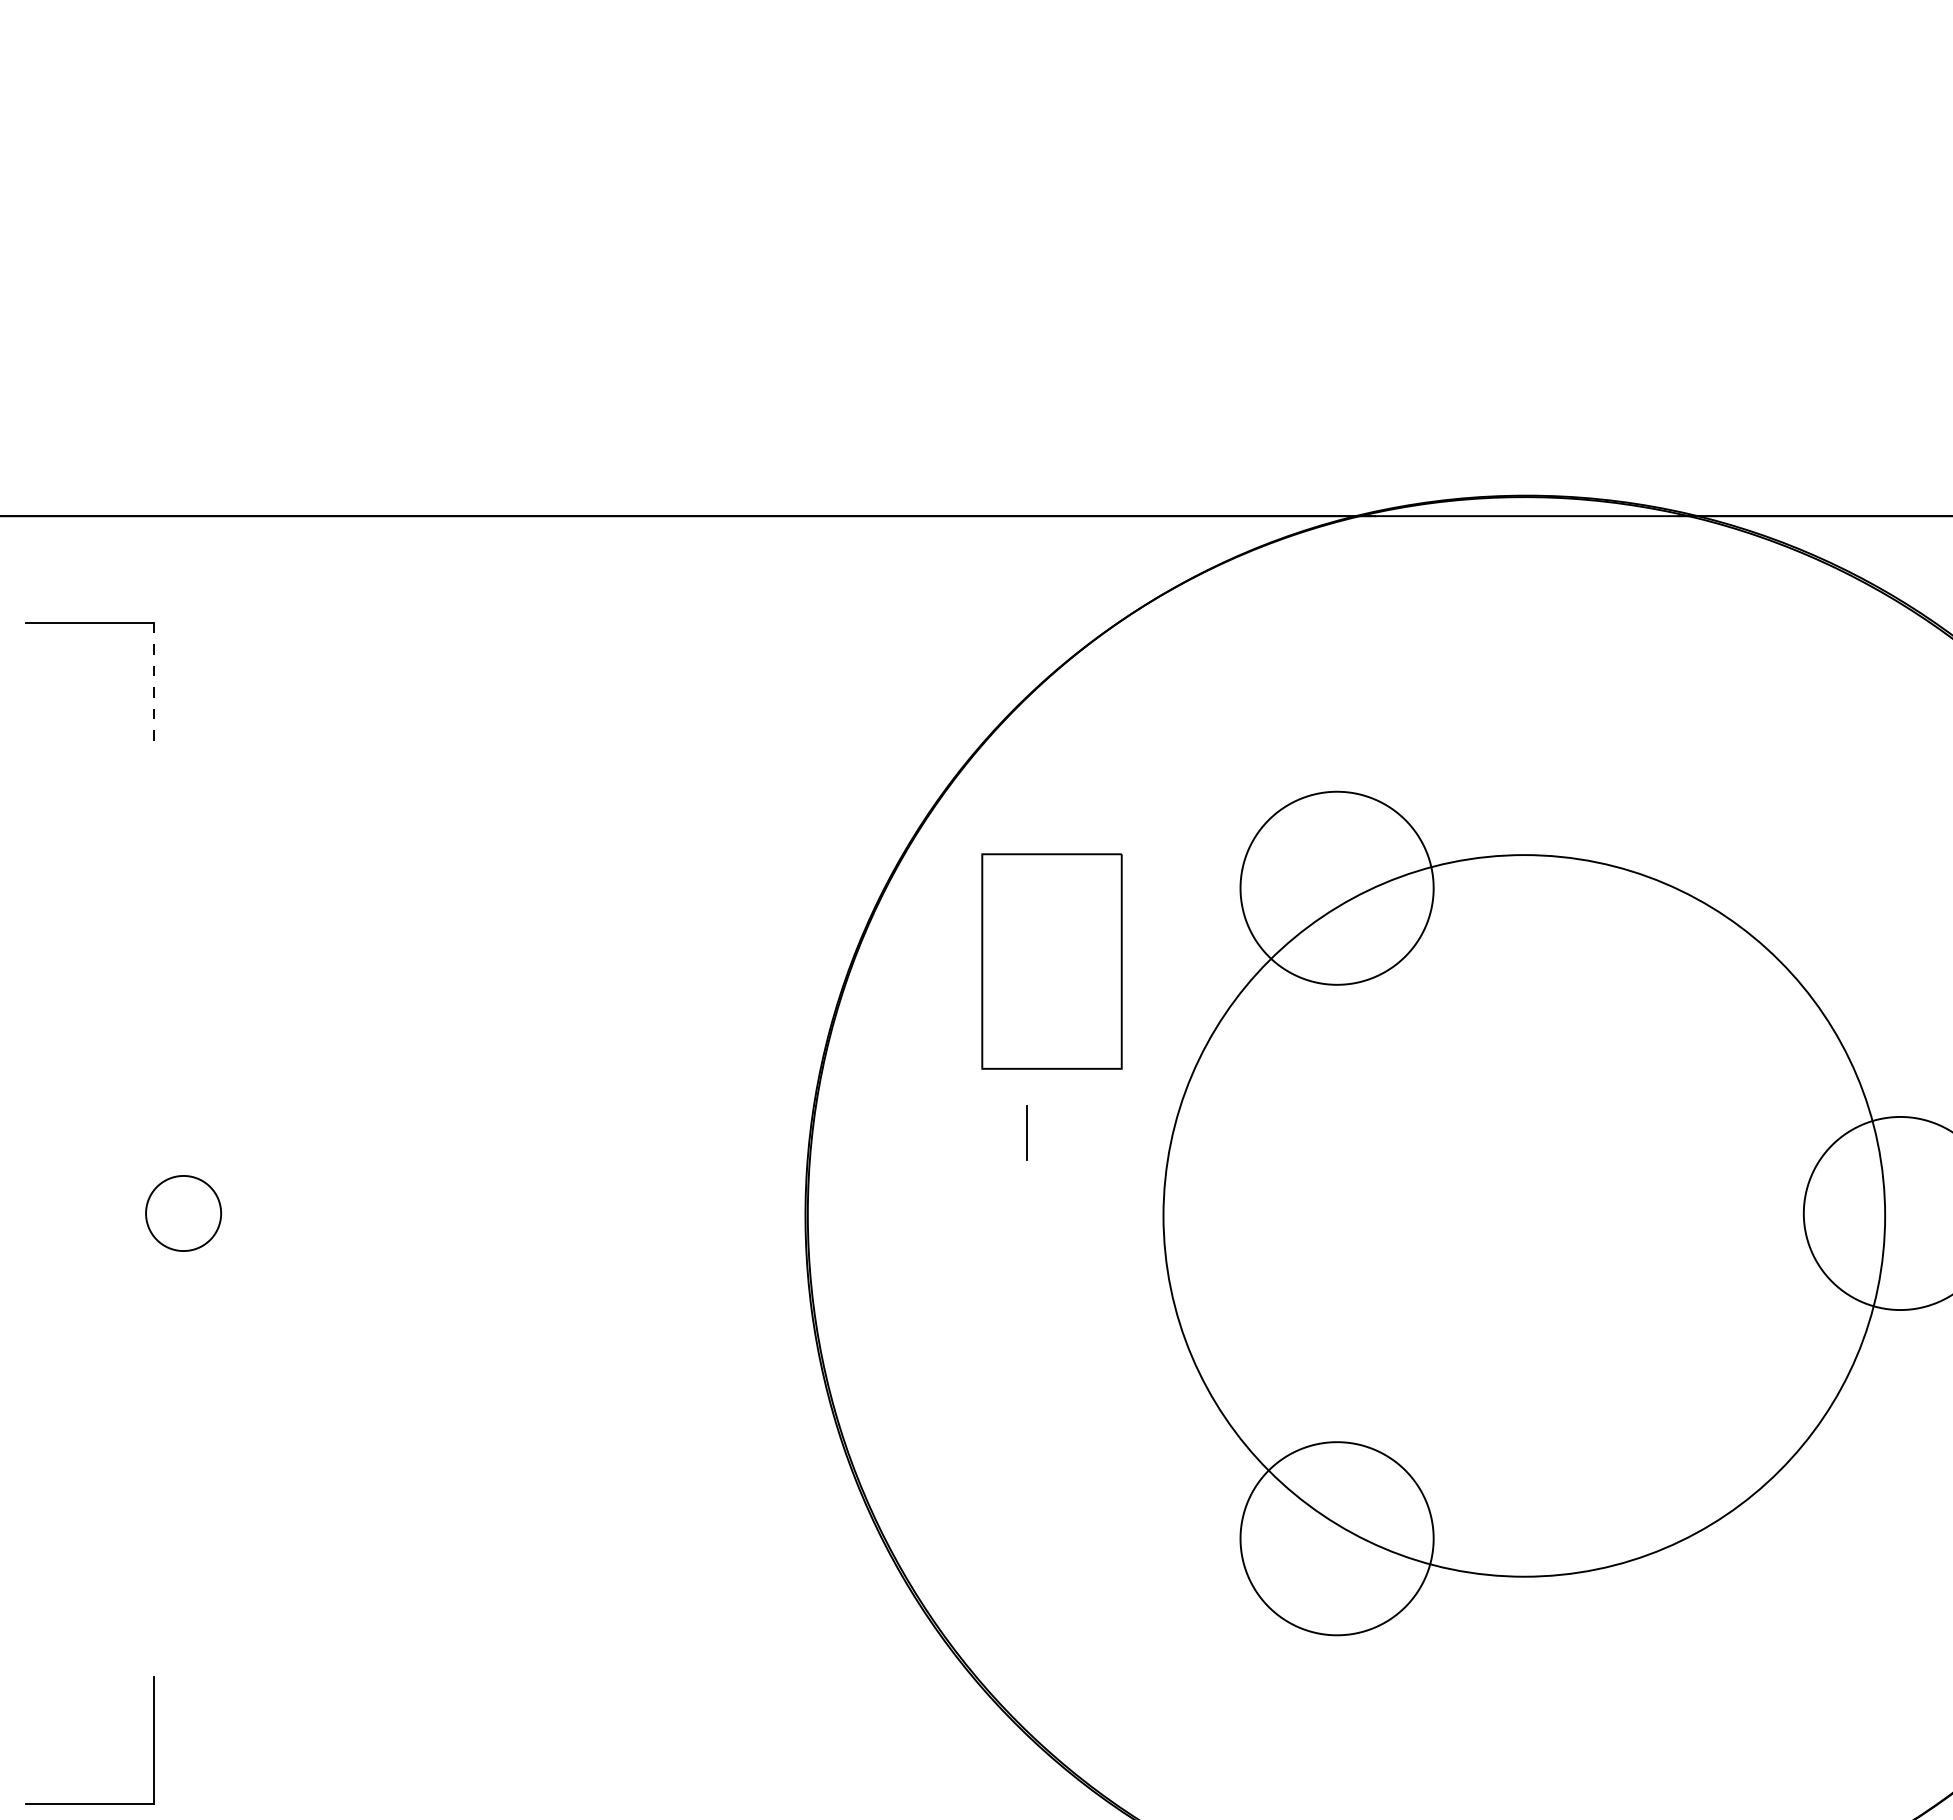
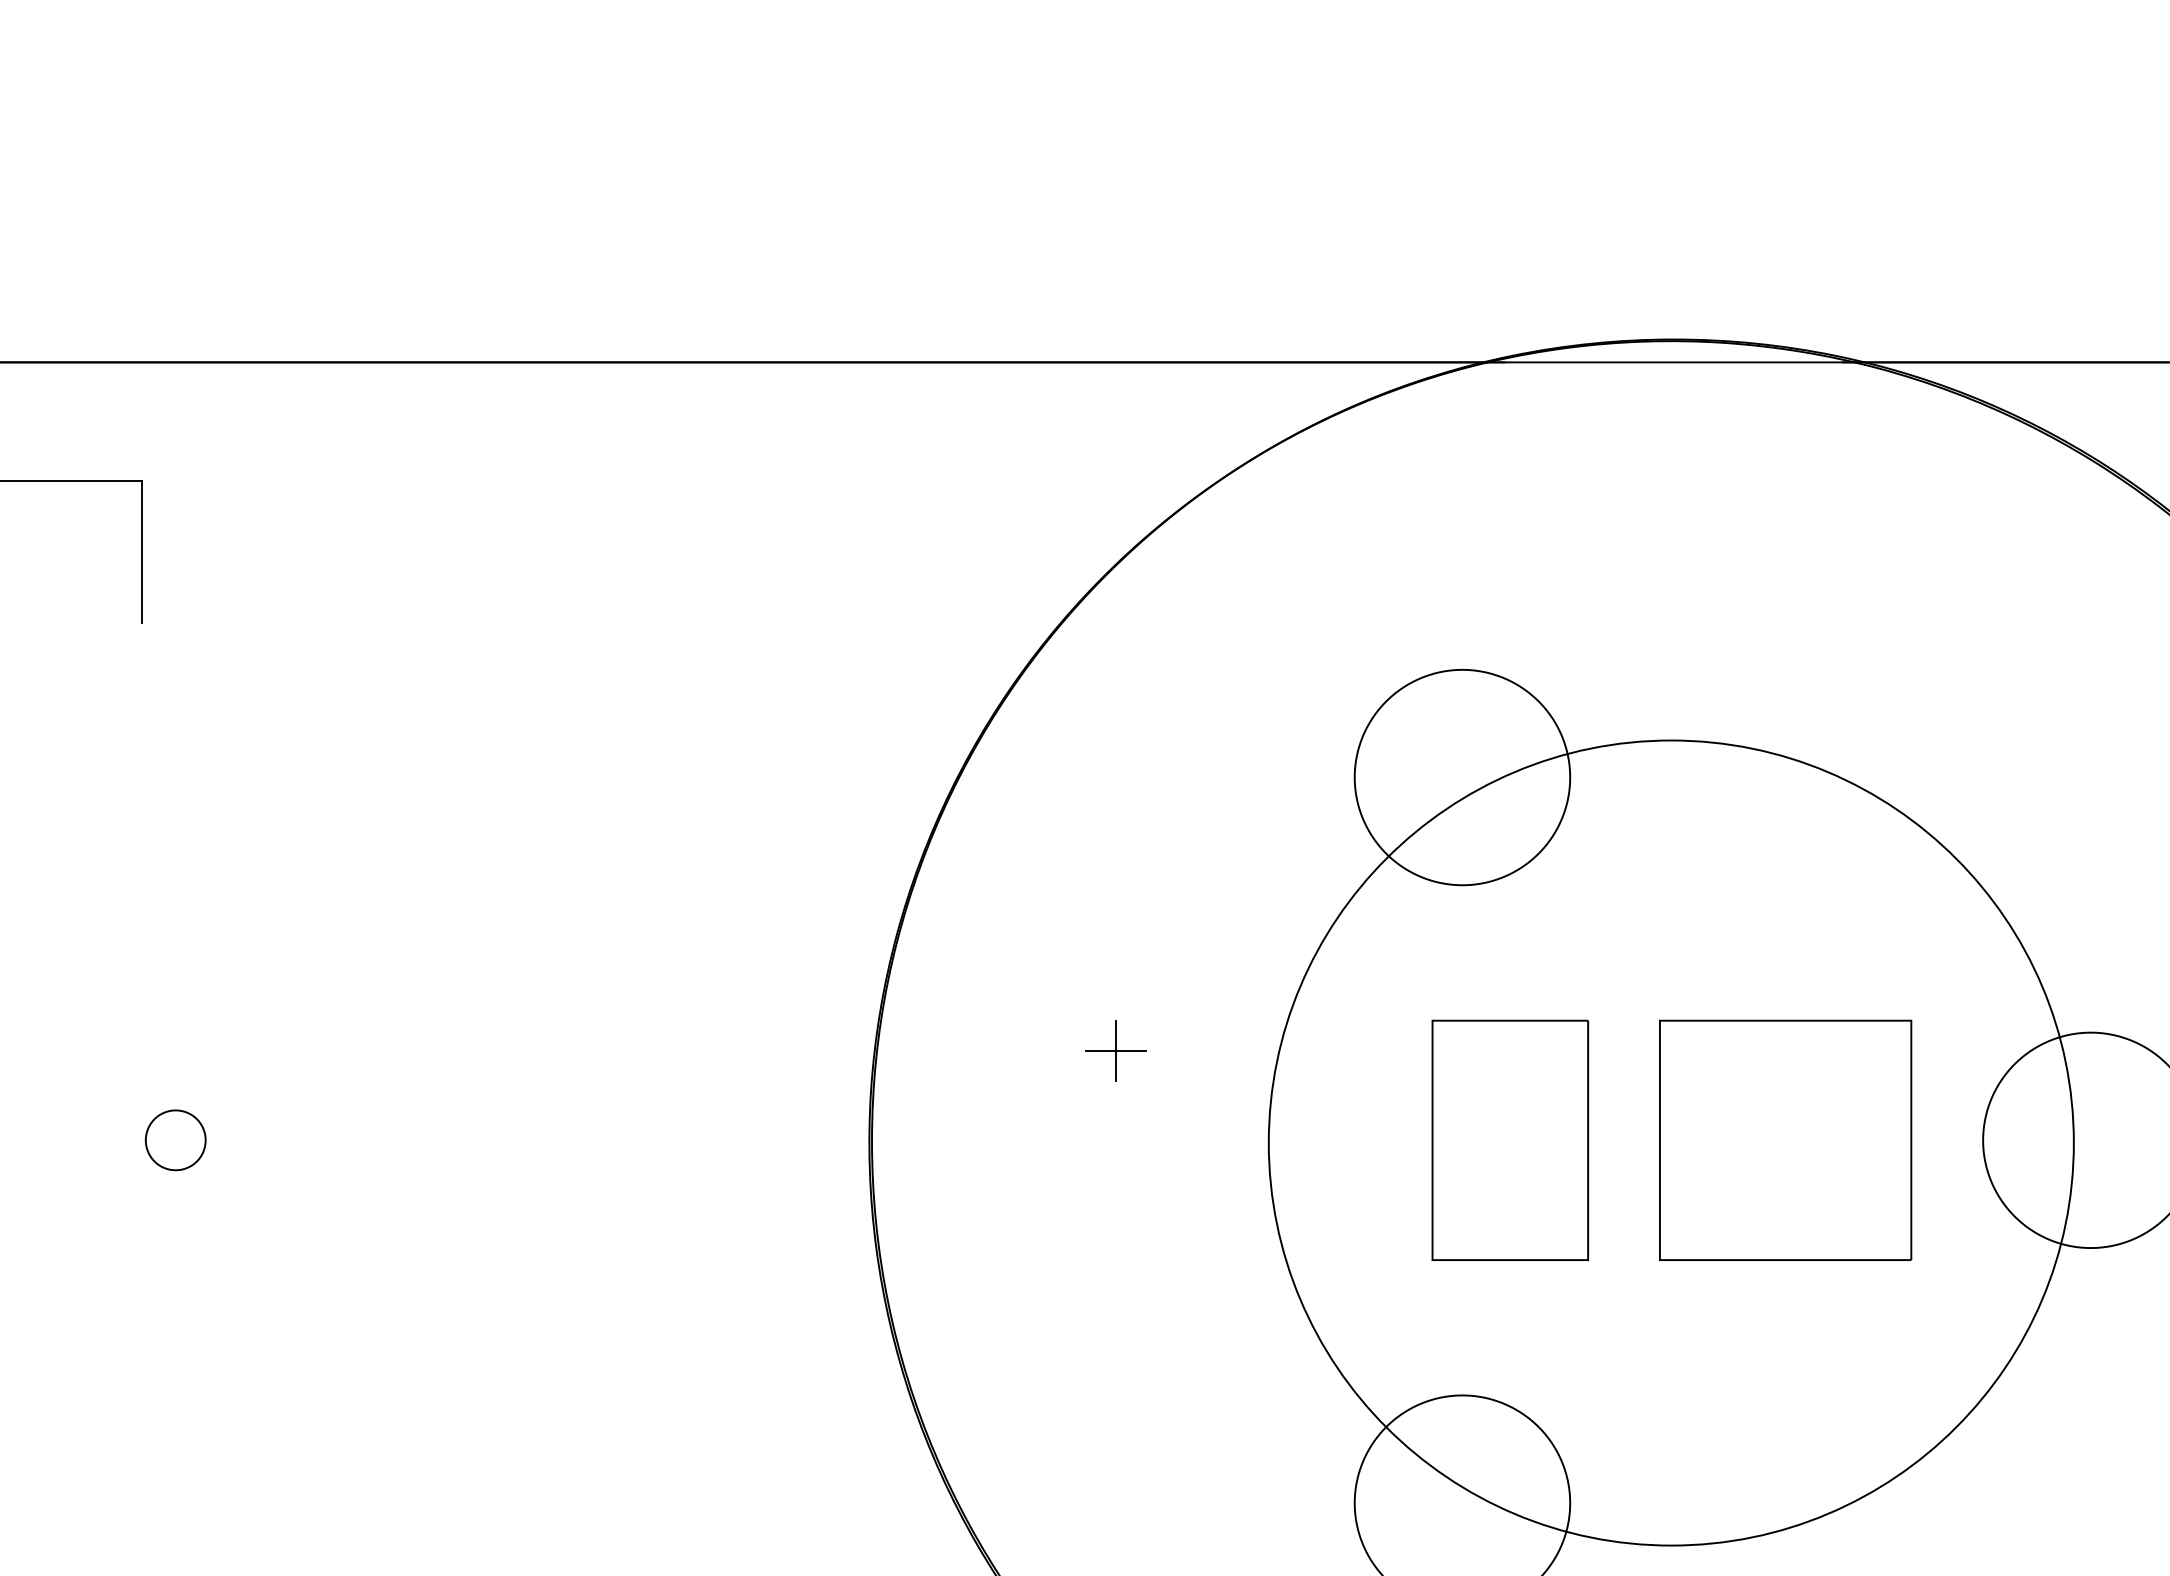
line: (153, 686) -> (142, 552), dashed -> solid
part: (1051, 961) -> (1509, 1140), moved
line: (1026, 1133) -> (1115, 1051), added
part: (183, 1213) -> (175, 1140), size x0.71
part: (1626, 1213) -> (1785, 1140), added

